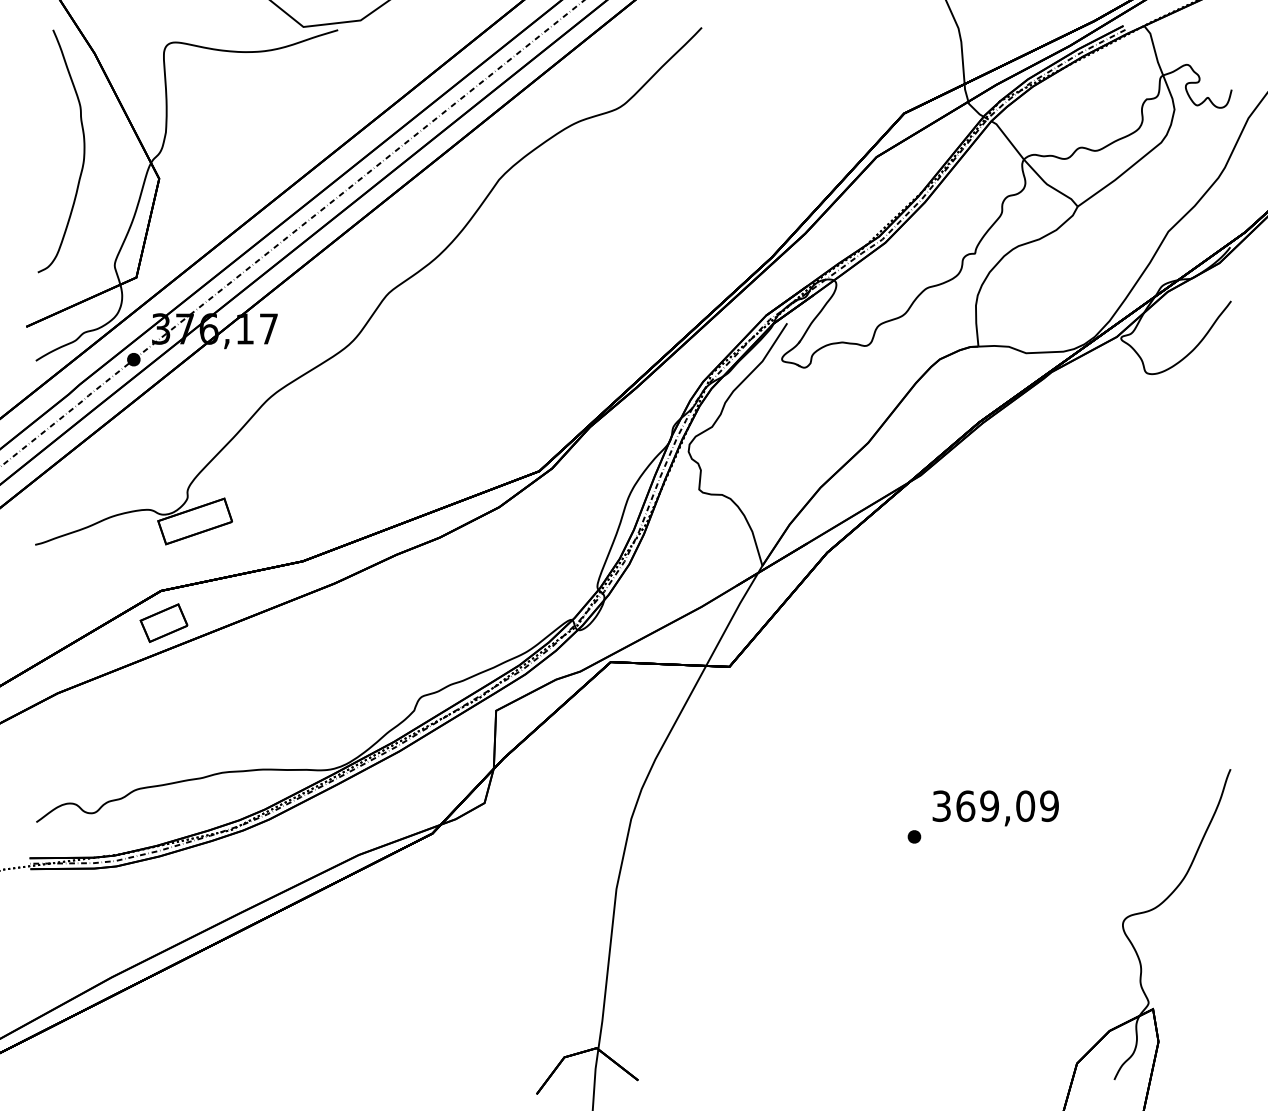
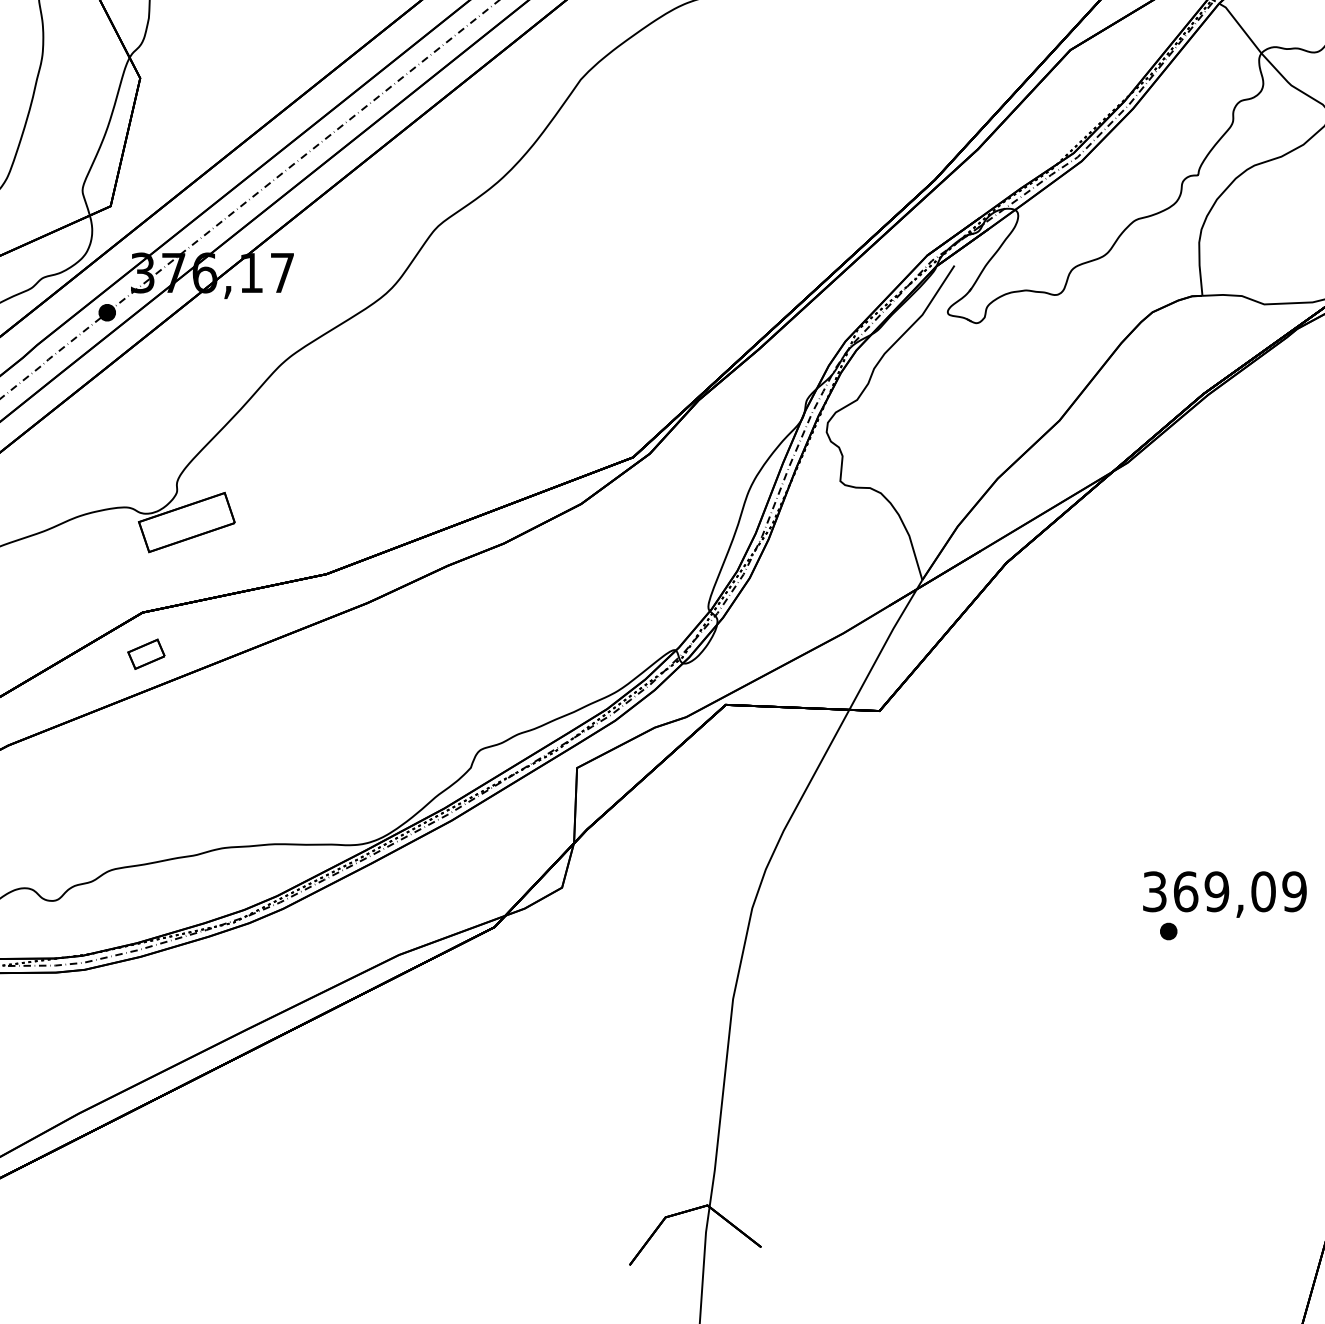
part: (163, 622) -> (145, 653), size x0.6
part: (914, 836) -> (1168, 931), moved

